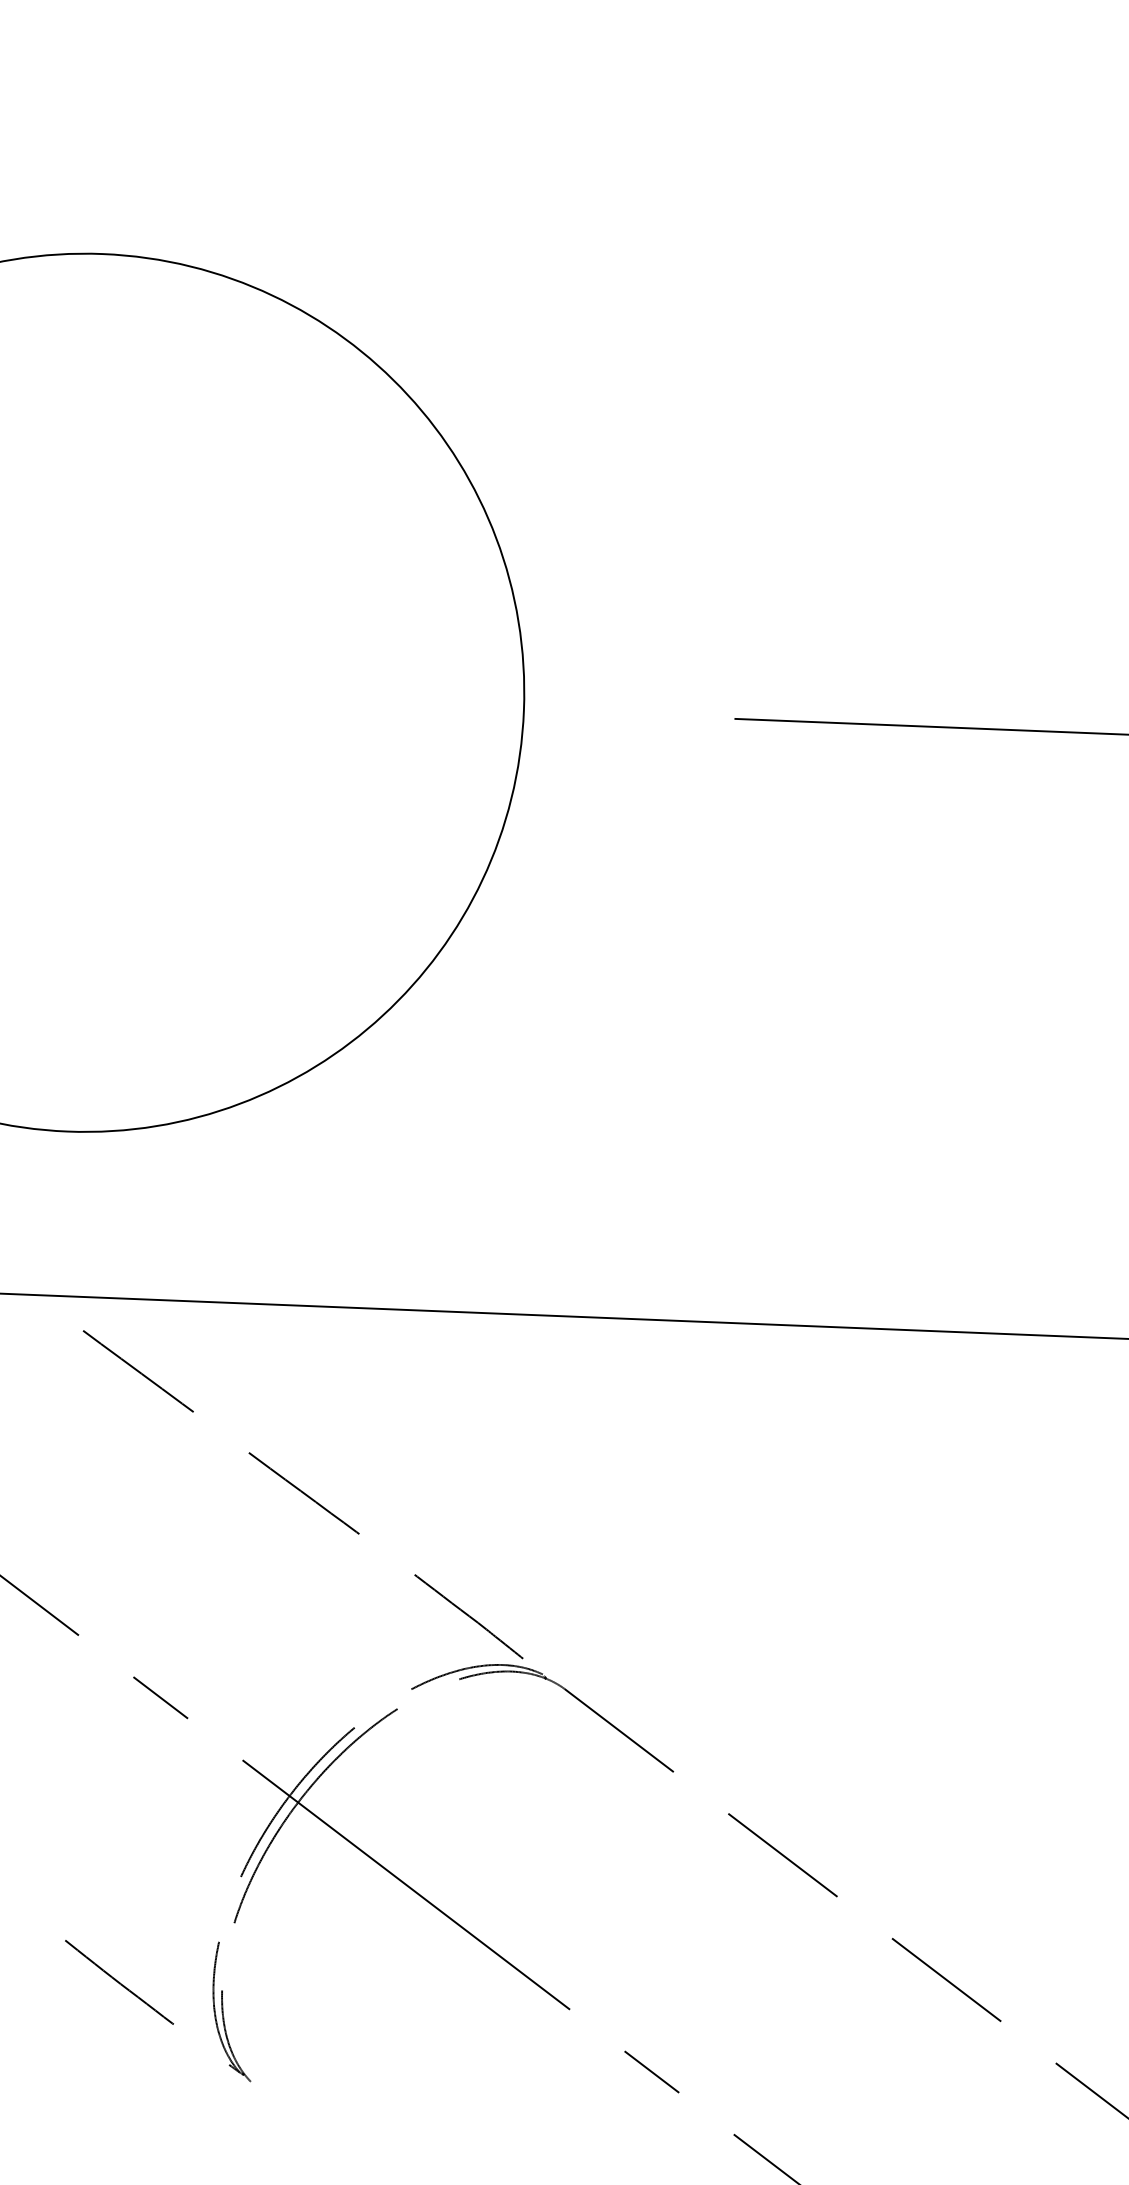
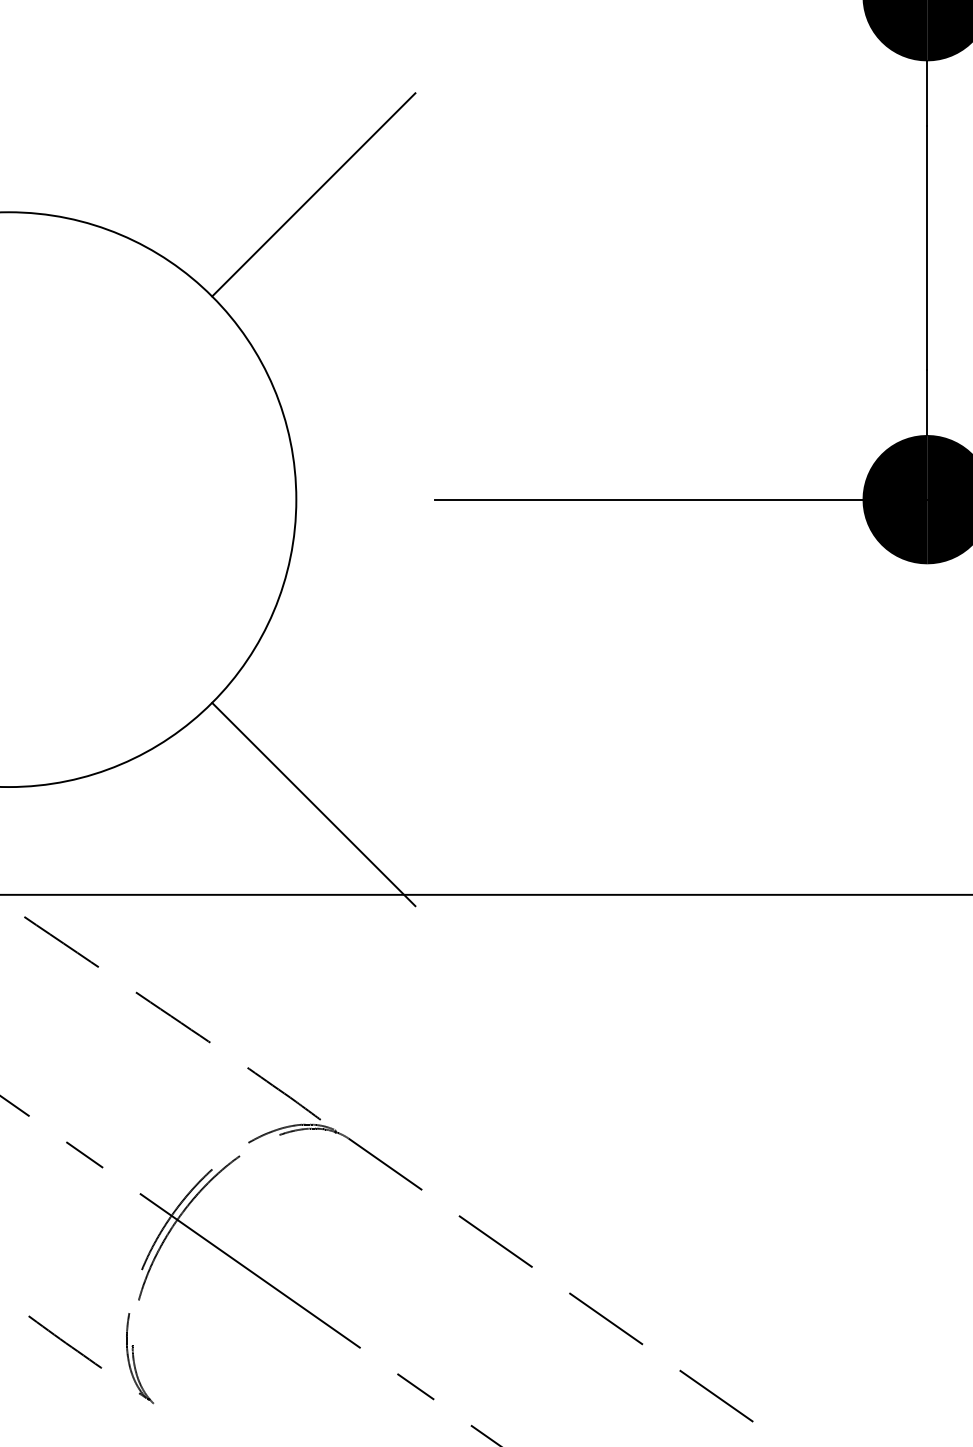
line: (568, 245) -> (313, 194), added
line: (531, 1176) -> (313, 804), added

